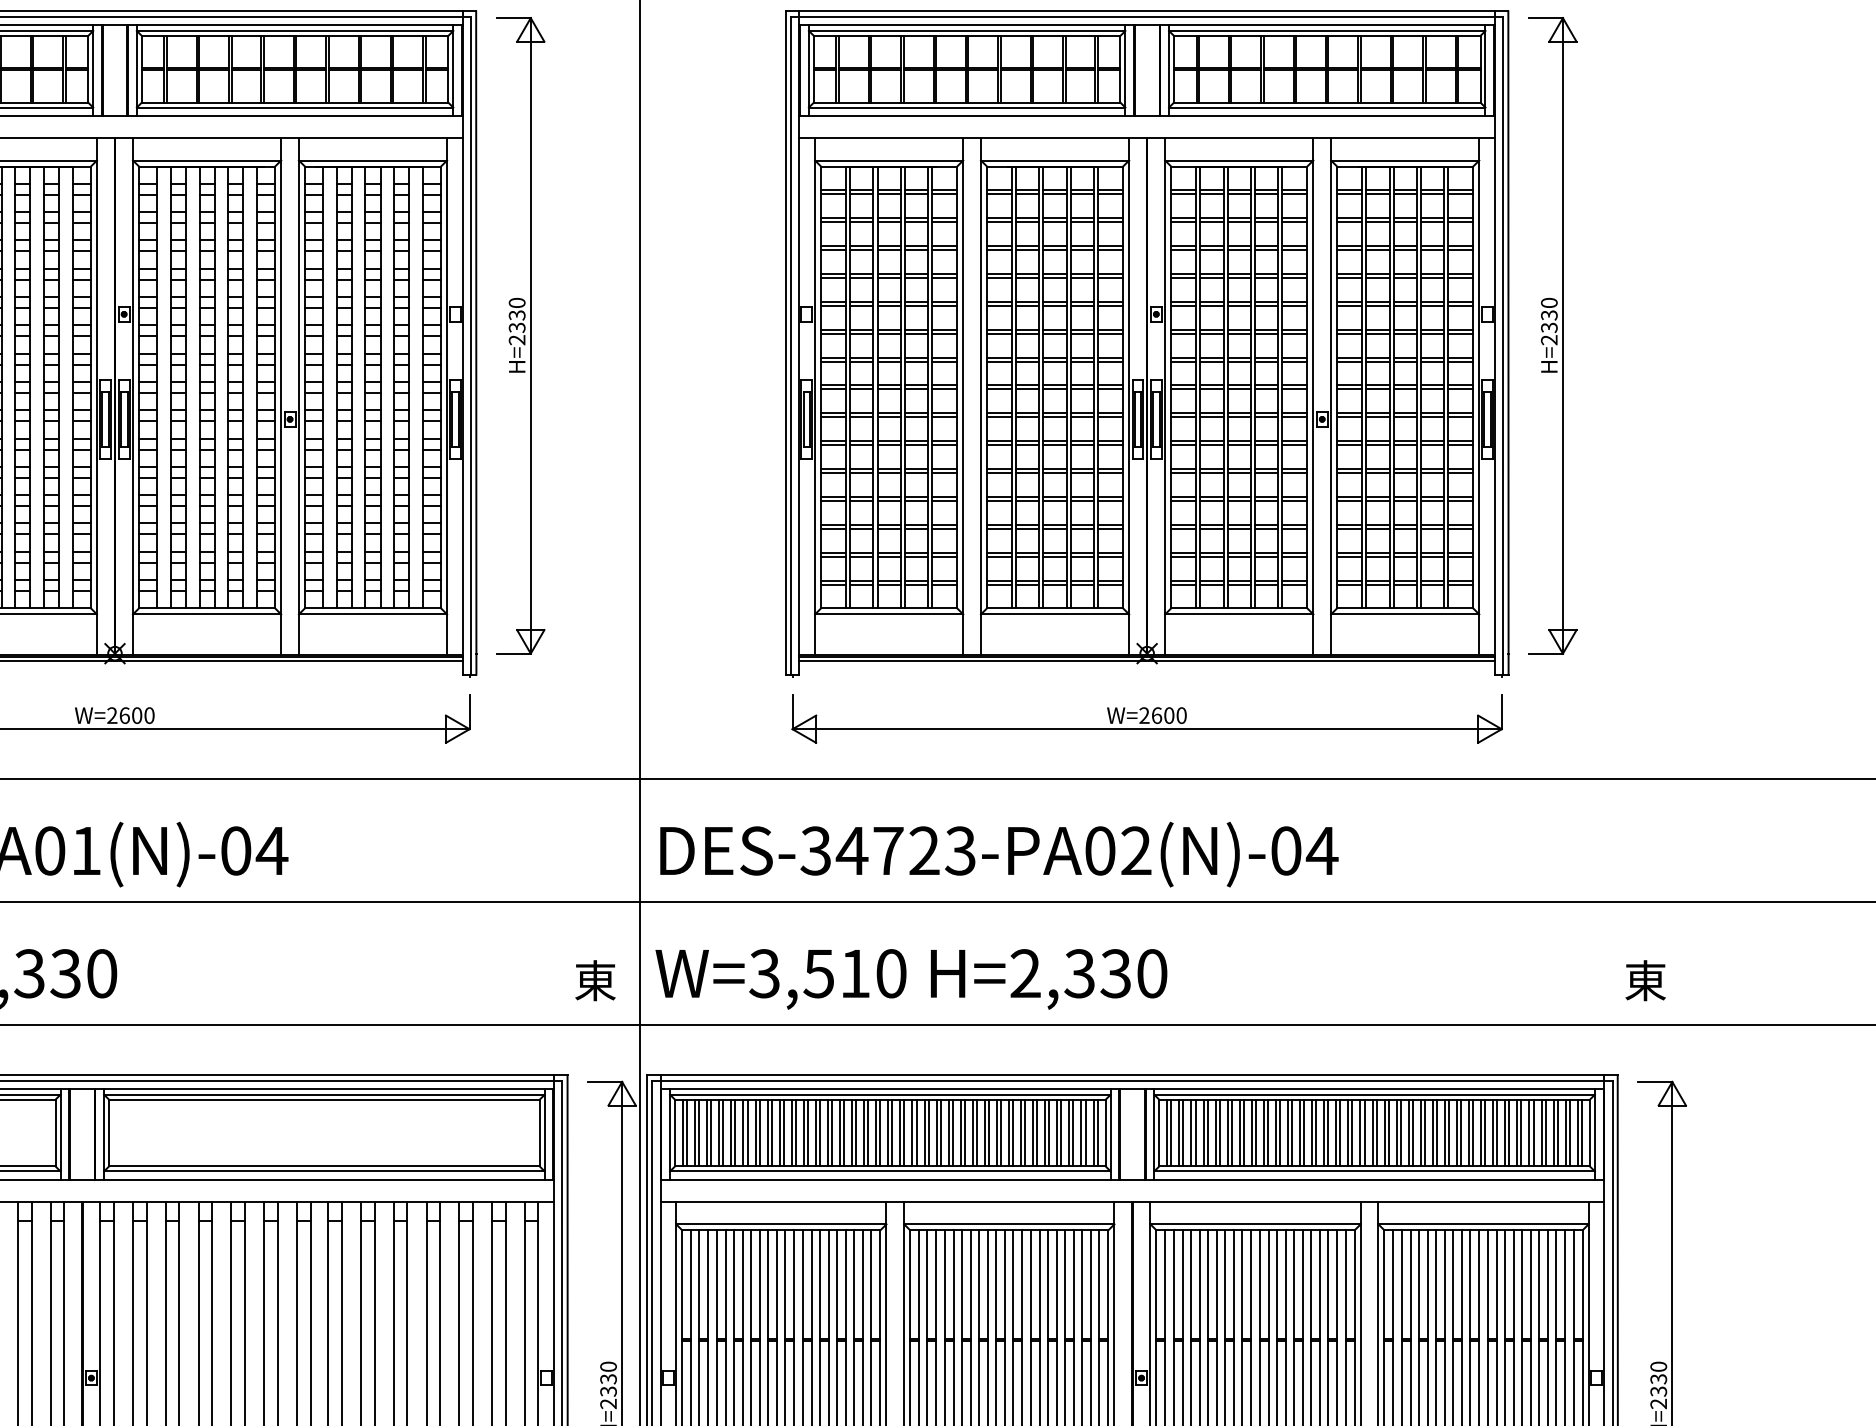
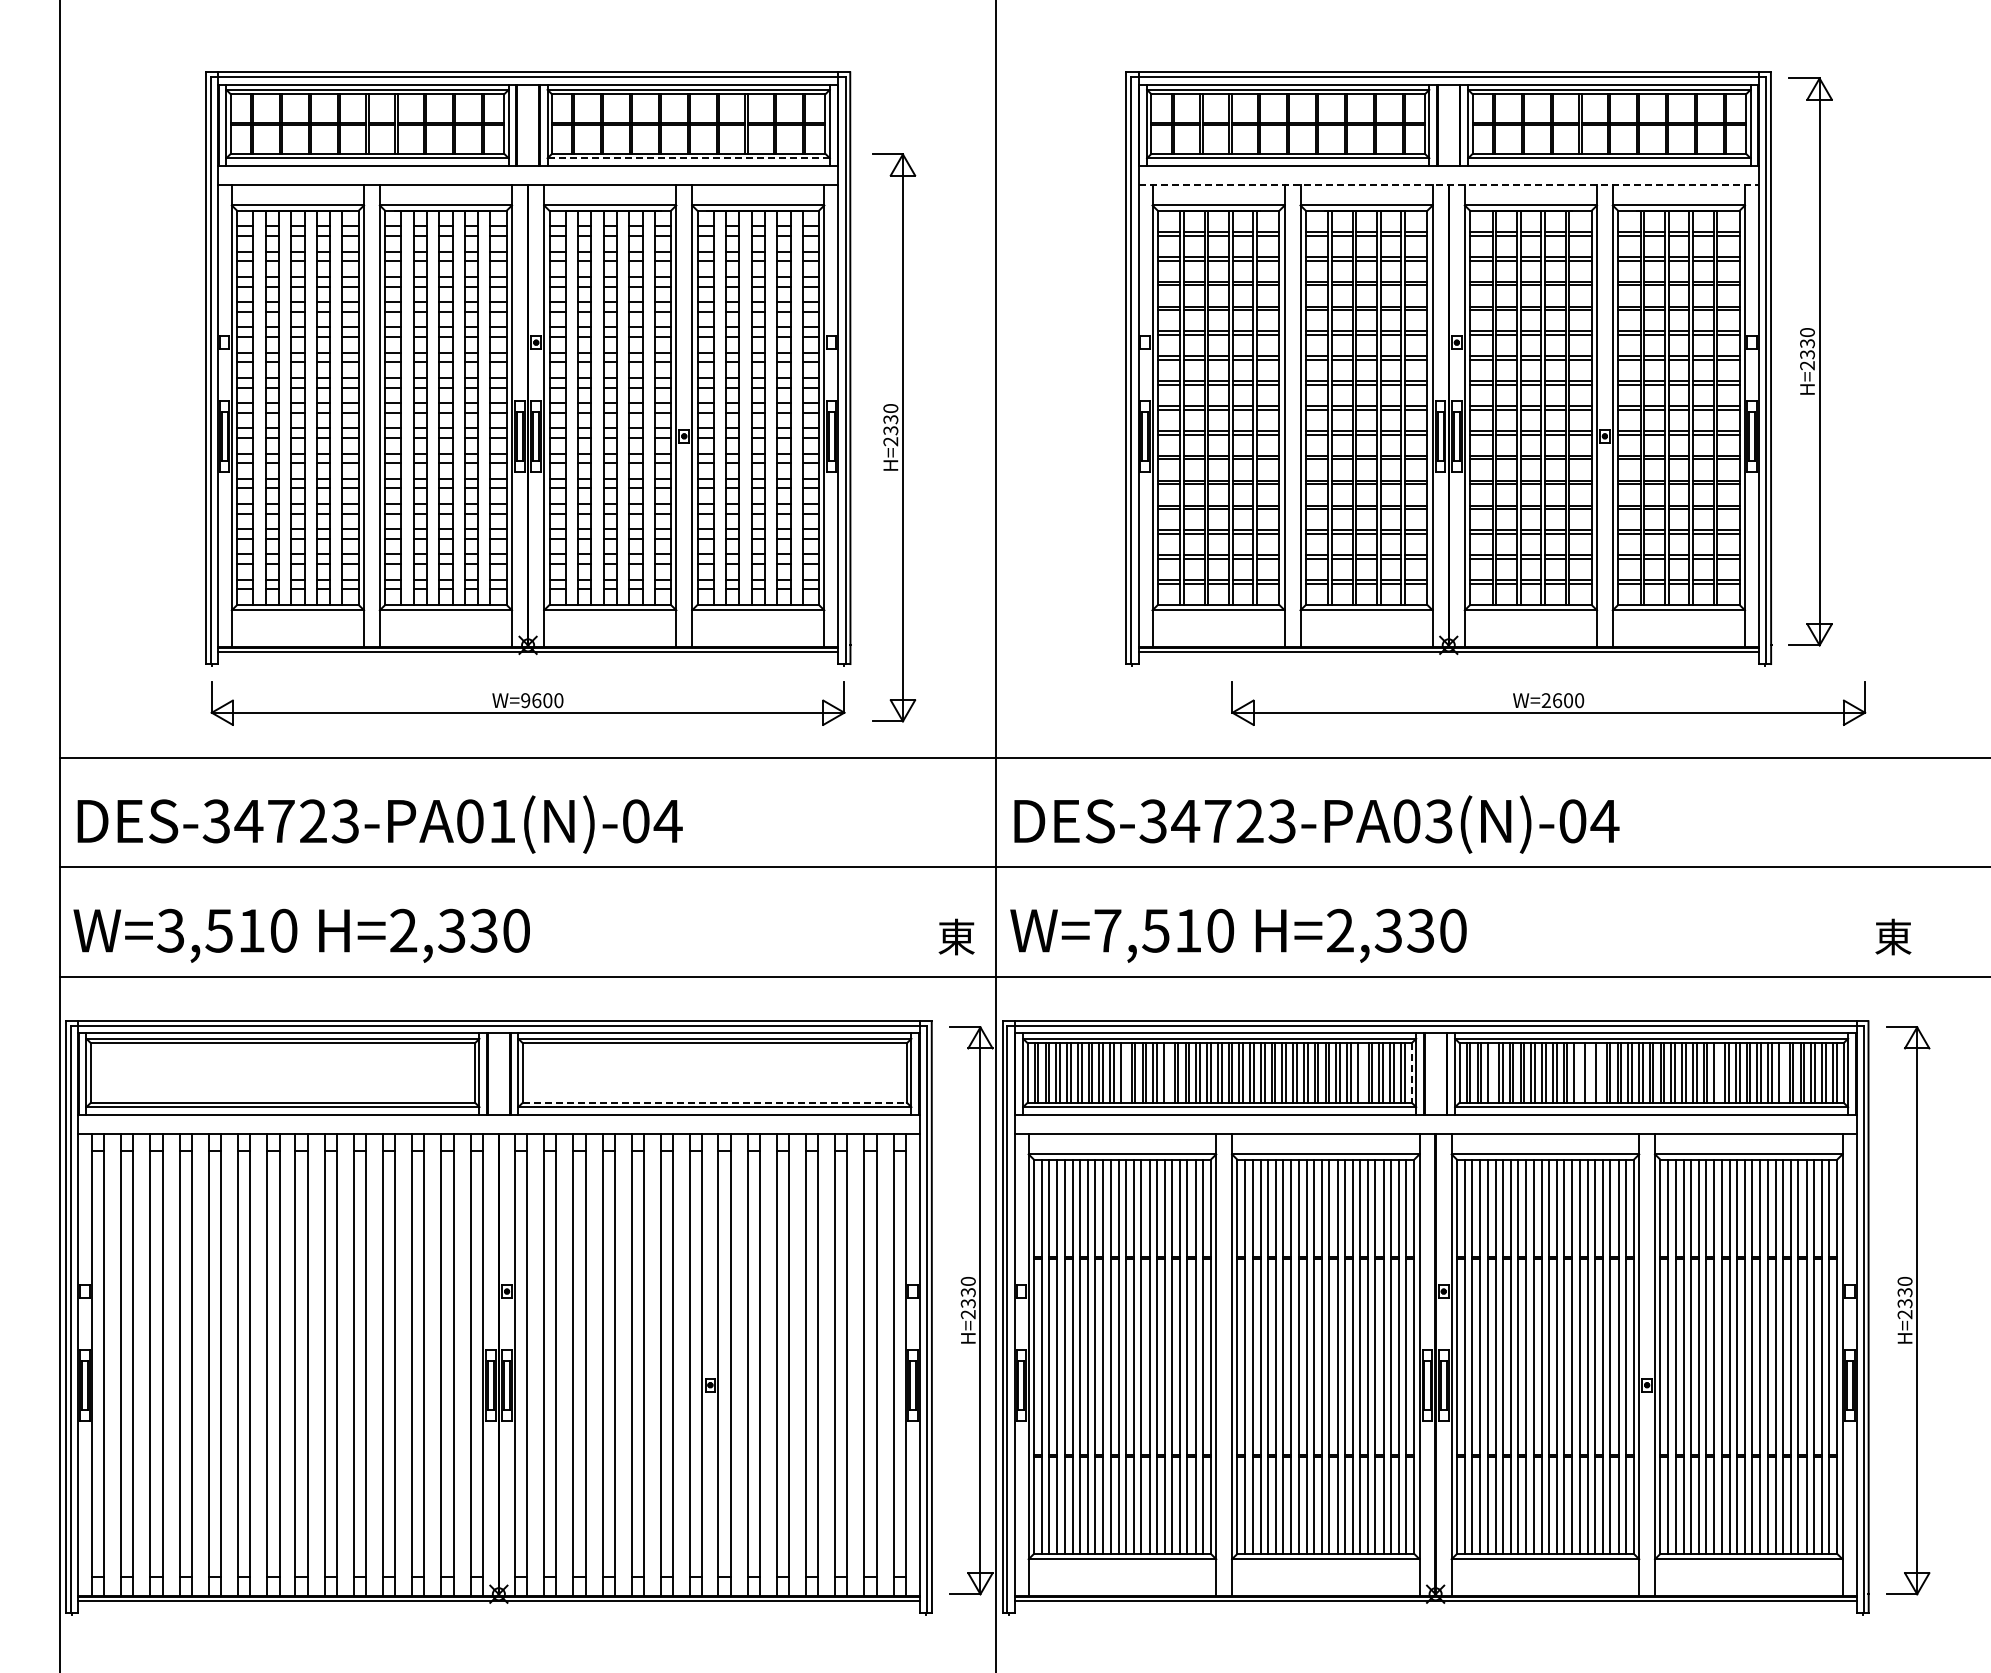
line: (295, 107) -> (689, 158), solid -> dashed
line: (1147, 138) -> (1449, 185), solid -> dashed
part: (521, 335) -> (894, 437), moved
text: (112, 715) -> (525, 700), W=2600 -> W=9600
part: (1146, 718) -> (1548, 703), moved
text: (1135, 851) -> (1438, 821), DES-34723-PA02(N)-04 -> DES-34723-PA03(N)-04
text: (764, 973) -> (1107, 930), W=3,510 -> W=7,510
line: (783, 1132) -> (1124, 1072), removed
line: (831, 1132) -> (1167, 1072), removed
line: (1049, 1132) -> (1361, 1072), removed
line: (1105, 1132) -> (1411, 1072), solid -> dashed
line: (1195, 1132) -> (1491, 1072), removed
line: (1292, 1132) -> (1578, 1072), removed
line: (1303, 1132) -> (1588, 1072), removed
line: (1316, 1132) -> (1599, 1072), removed
line: (1449, 1132) -> (1718, 1072), removed
line: (1521, 1132) -> (1782, 1072), removed
line: (325, 1166) -> (715, 1102), solid -> dashed

